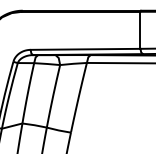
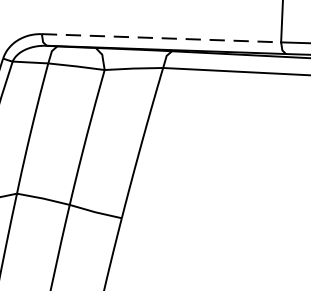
line: (85, 49) -> (161, 38), solid -> dashed

